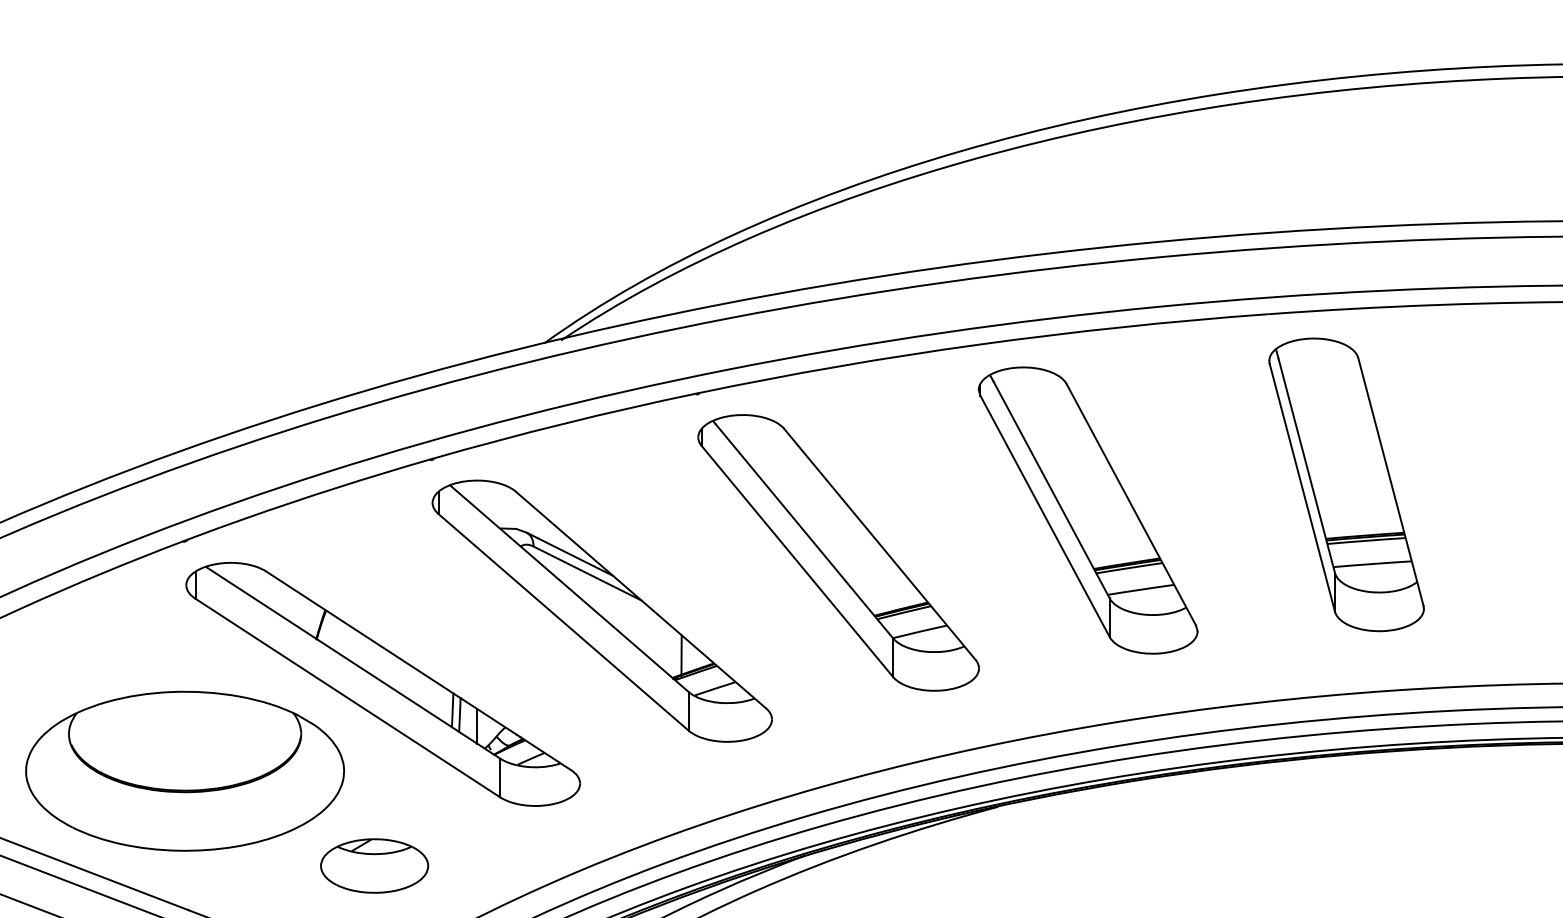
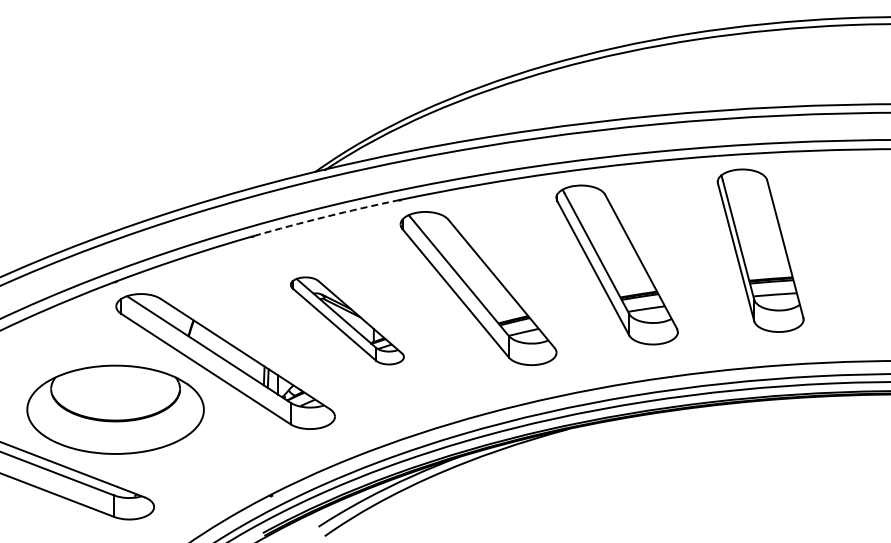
arc: (564, 423) -> (326, 216), solid -> dashed
part: (602, 610) -> (347, 320), size x0.6
part: (373, 866) -> (220, 462), removed

